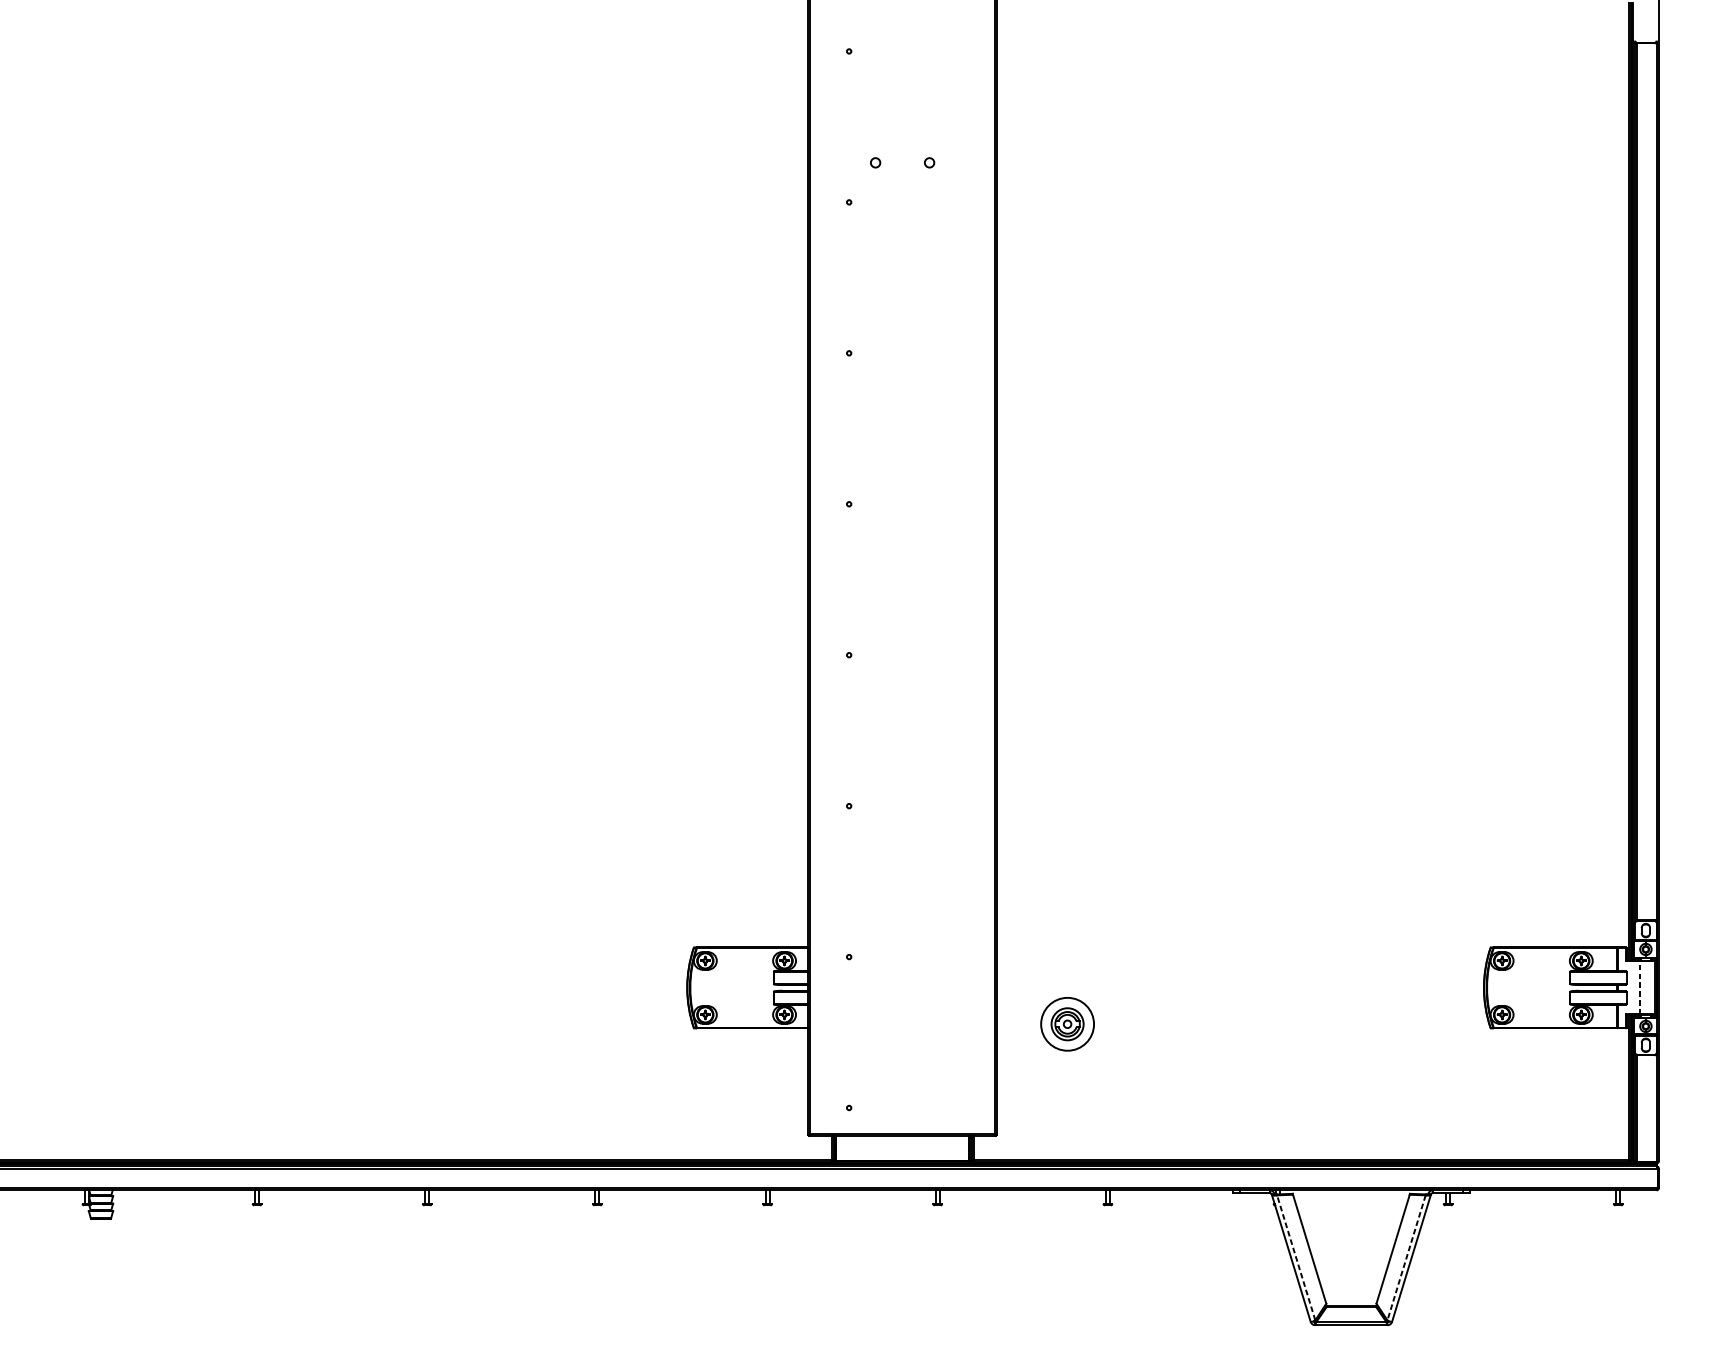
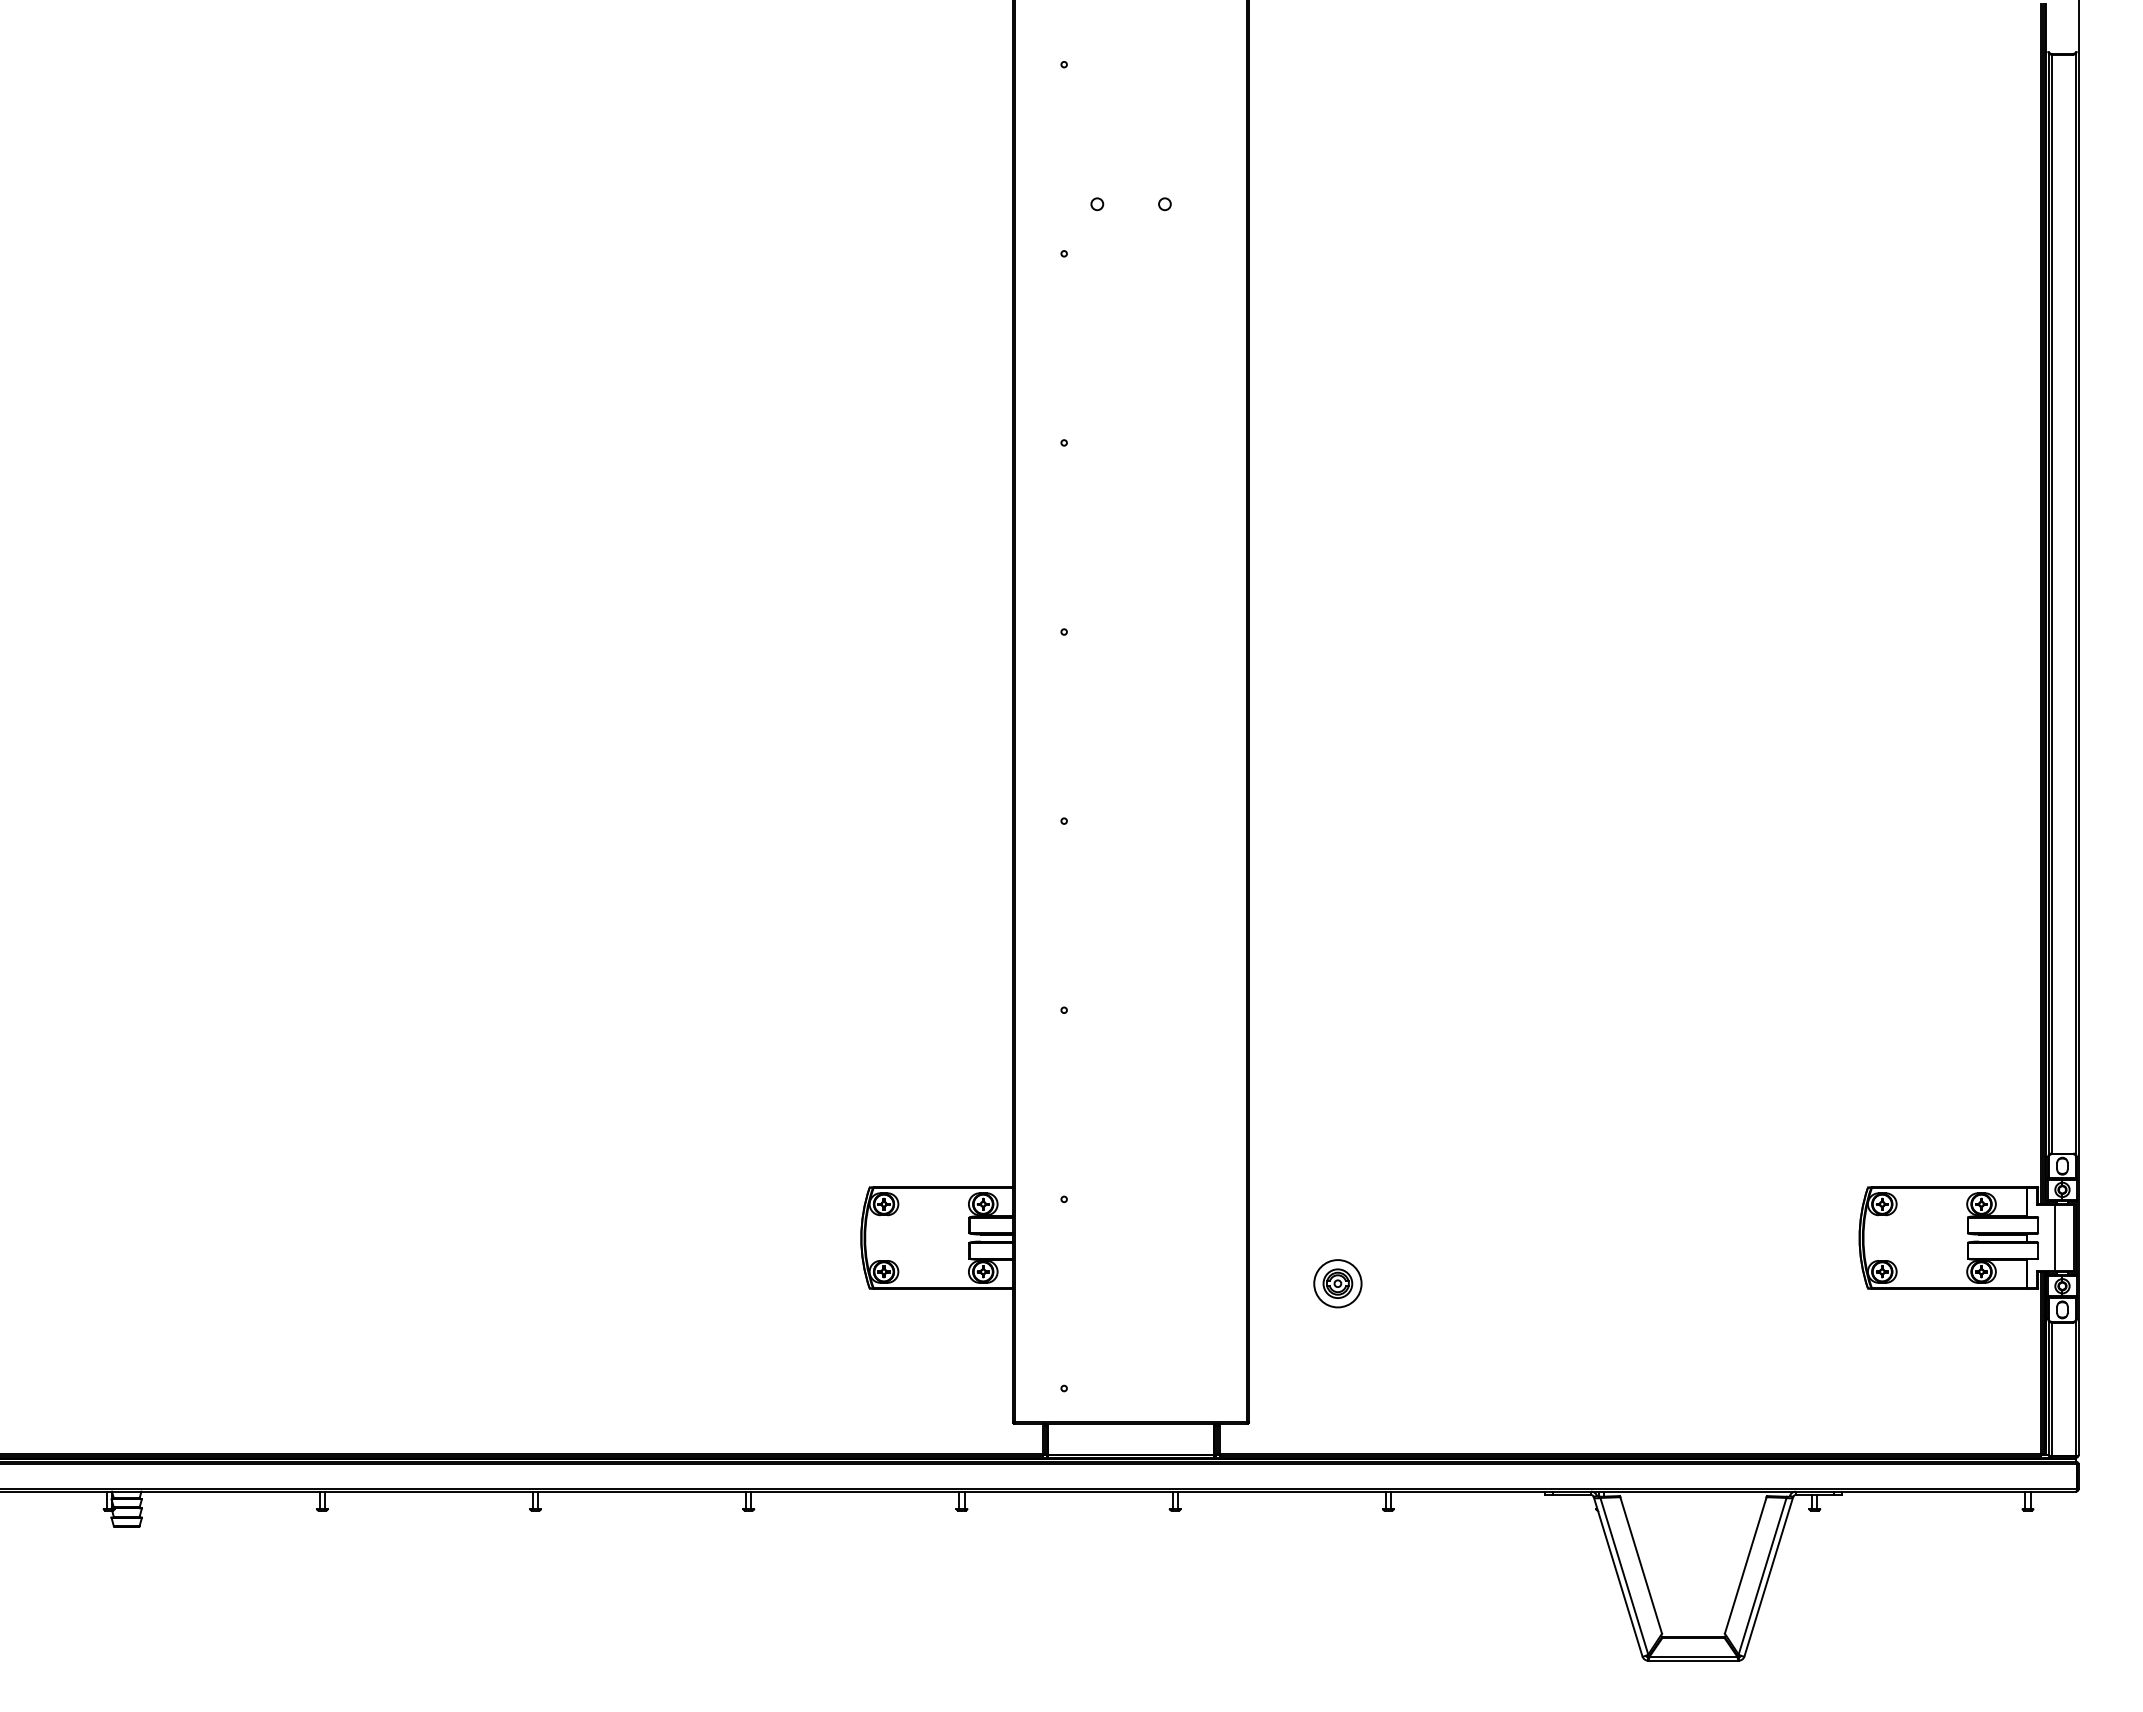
line: (1640, 987) -> (2055, 1237), dashed -> solid
part: (1067, 1024) -> (1337, 1283), size x0.71
line: (1296, 1258) -> (1624, 1576), dashed -> solid
line: (1406, 1258) -> (1762, 1576), dashed -> solid

